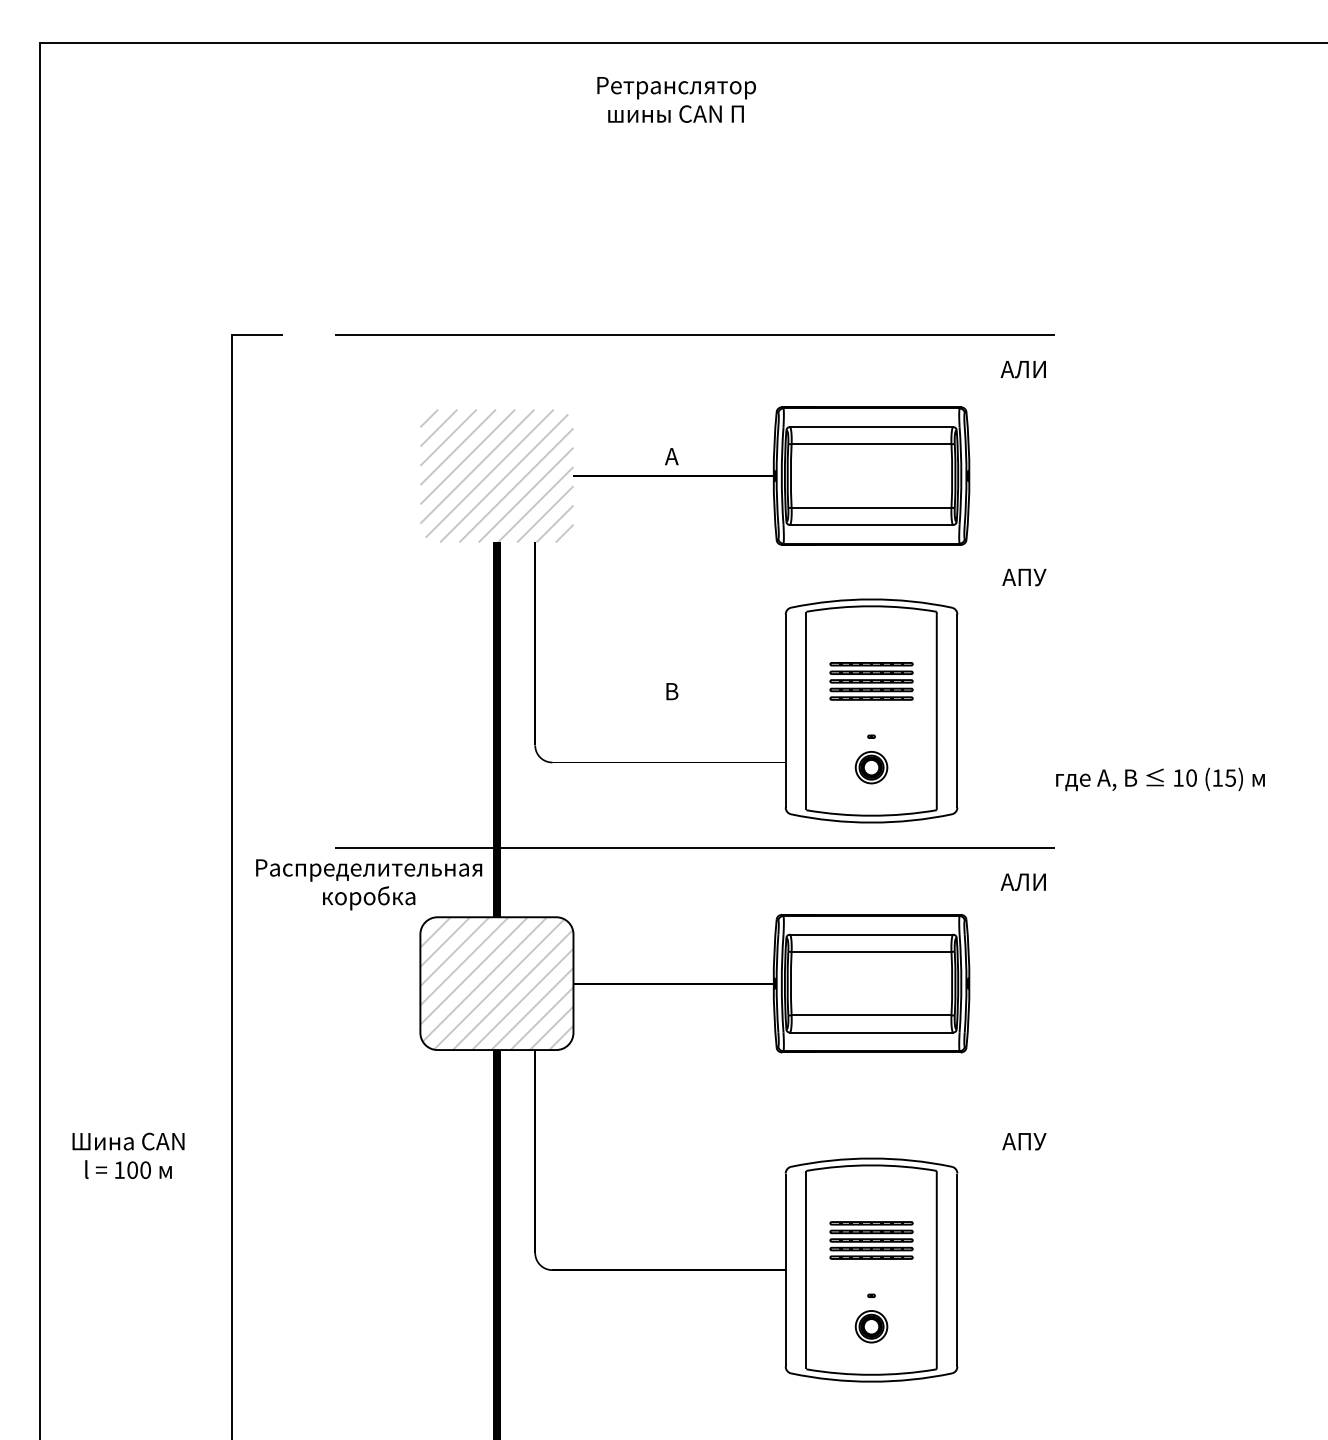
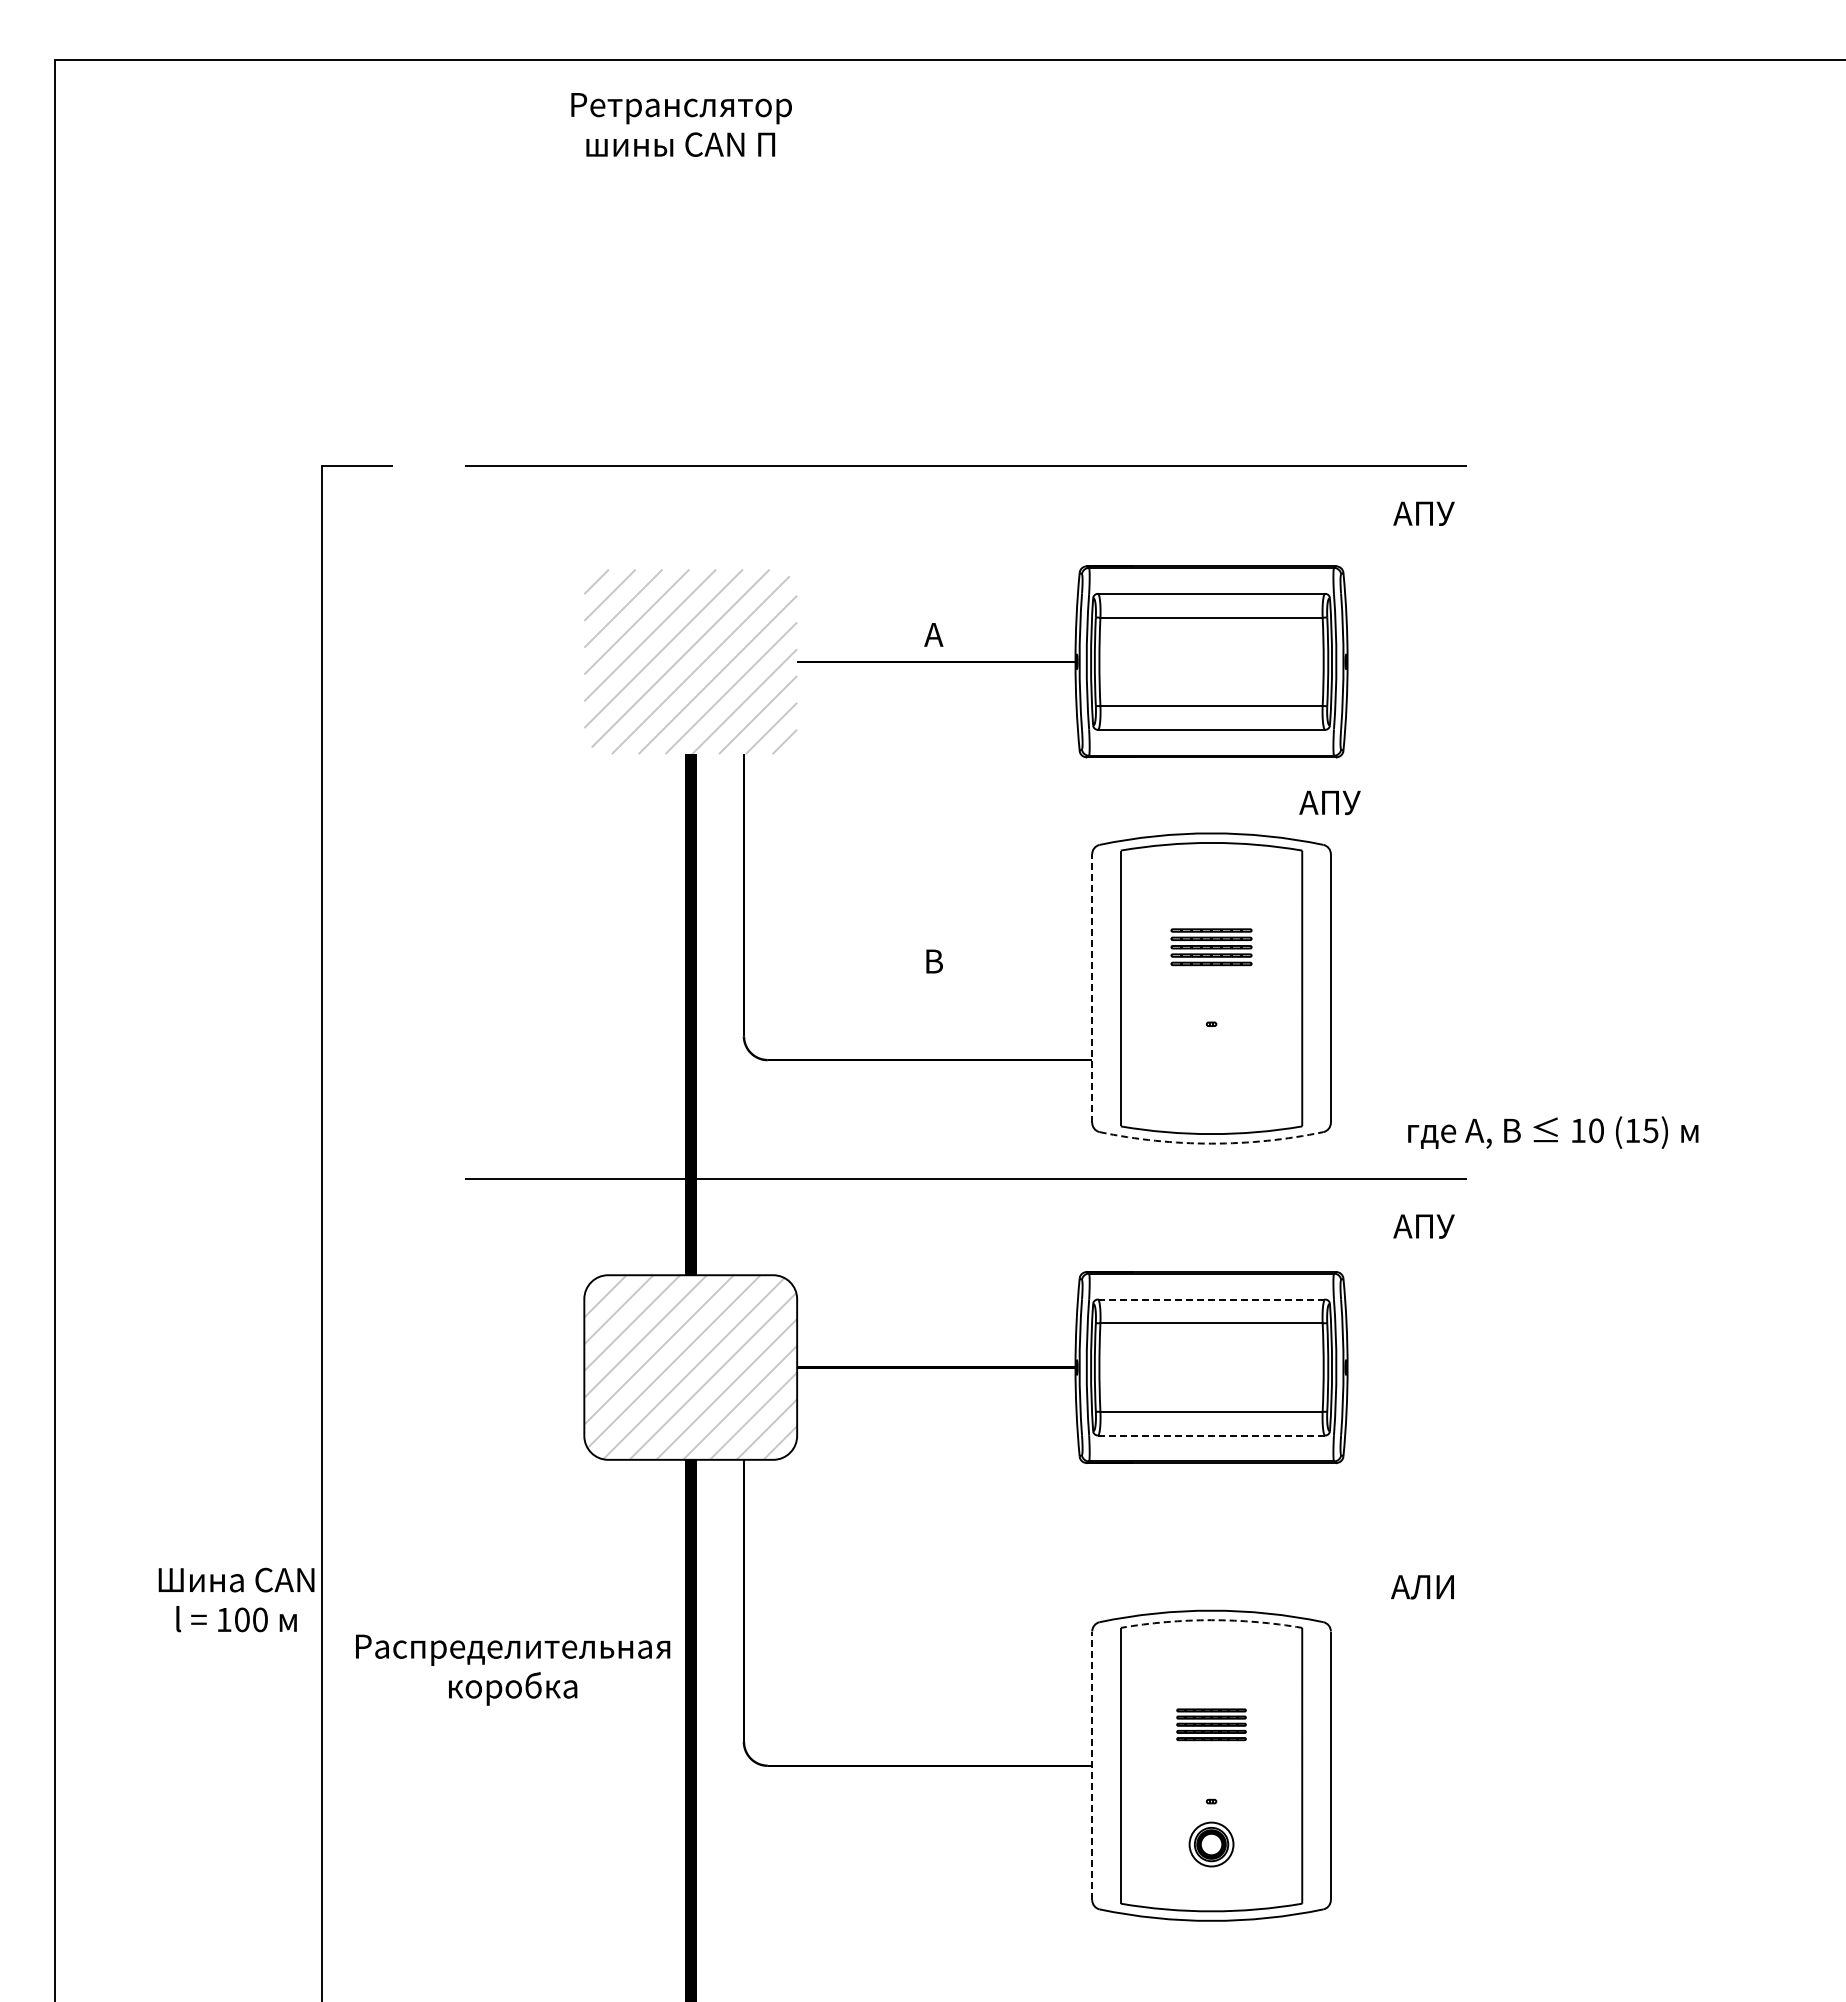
text: (676, 99) -> (681, 124), moved
text: (1023, 369) -> (1422, 513), АЛИ -> АПУ
text: (1024, 577) -> (1329, 802), moved
part: (871, 680) -> (1211, 946), size x0.7
line: (785, 711) -> (1092, 988), solid -> dashed
part: (871, 767) -> (1211, 1067), removed
text: (1160, 779) -> (1553, 1132), moved
arc: (871, 822) -> (1211, 1143), solid -> dashed
text: (1023, 882) -> (1422, 1226), АЛИ -> АПУ
text: (369, 884) -> (513, 1669), moved
line: (871, 934) -> (1211, 1299), solid -> dashed
line: (872, 1032) -> (1212, 1435), solid -> dashed
text: (1023, 1141) -> (1422, 1587), АПУ -> АЛИ
text: (128, 1155) -> (236, 1599), moved
arc: (871, 1165) -> (1211, 1620), solid -> dashed
part: (871, 1240) -> (1211, 1724), size x0.6
line: (785, 1269) -> (1092, 1765), solid -> dashed

